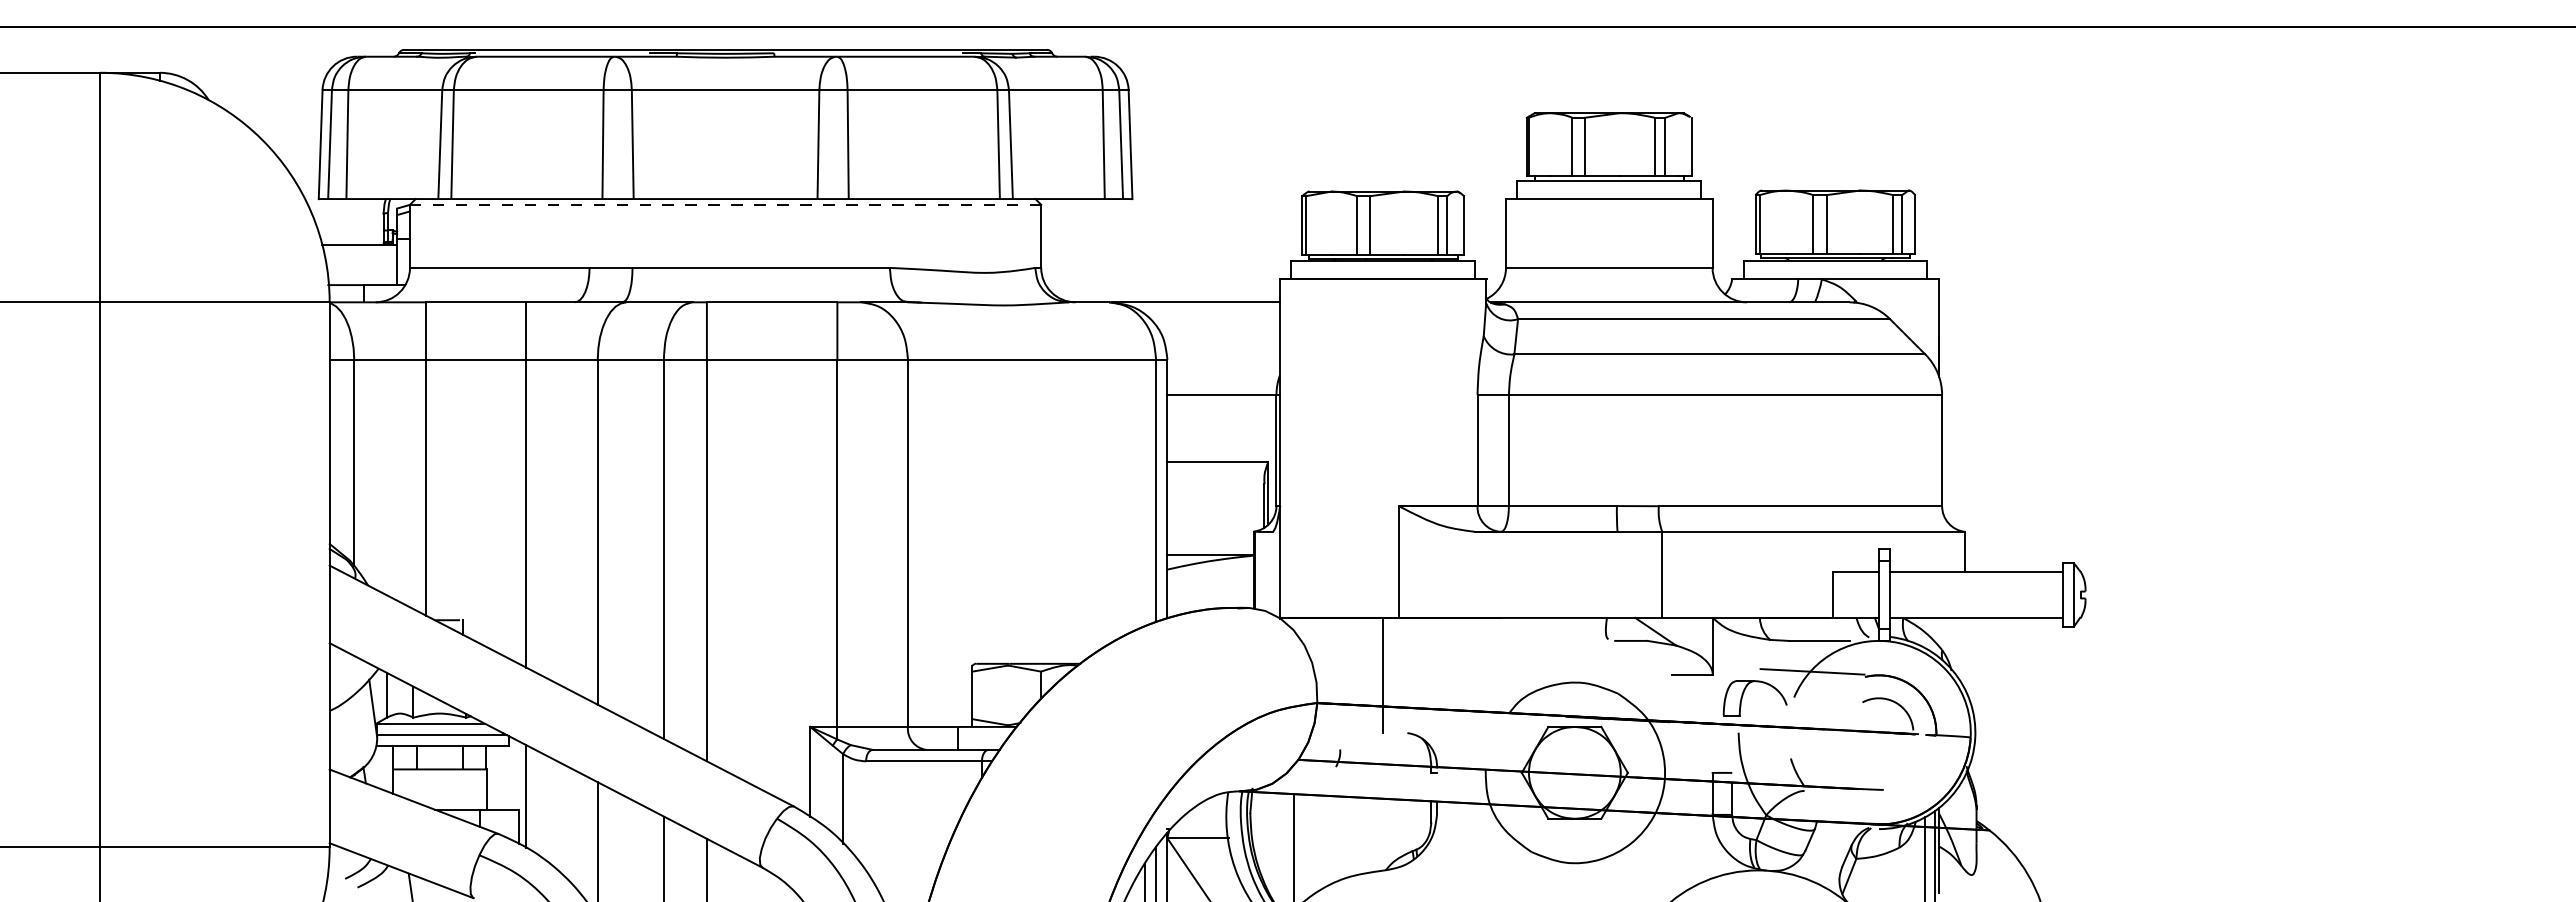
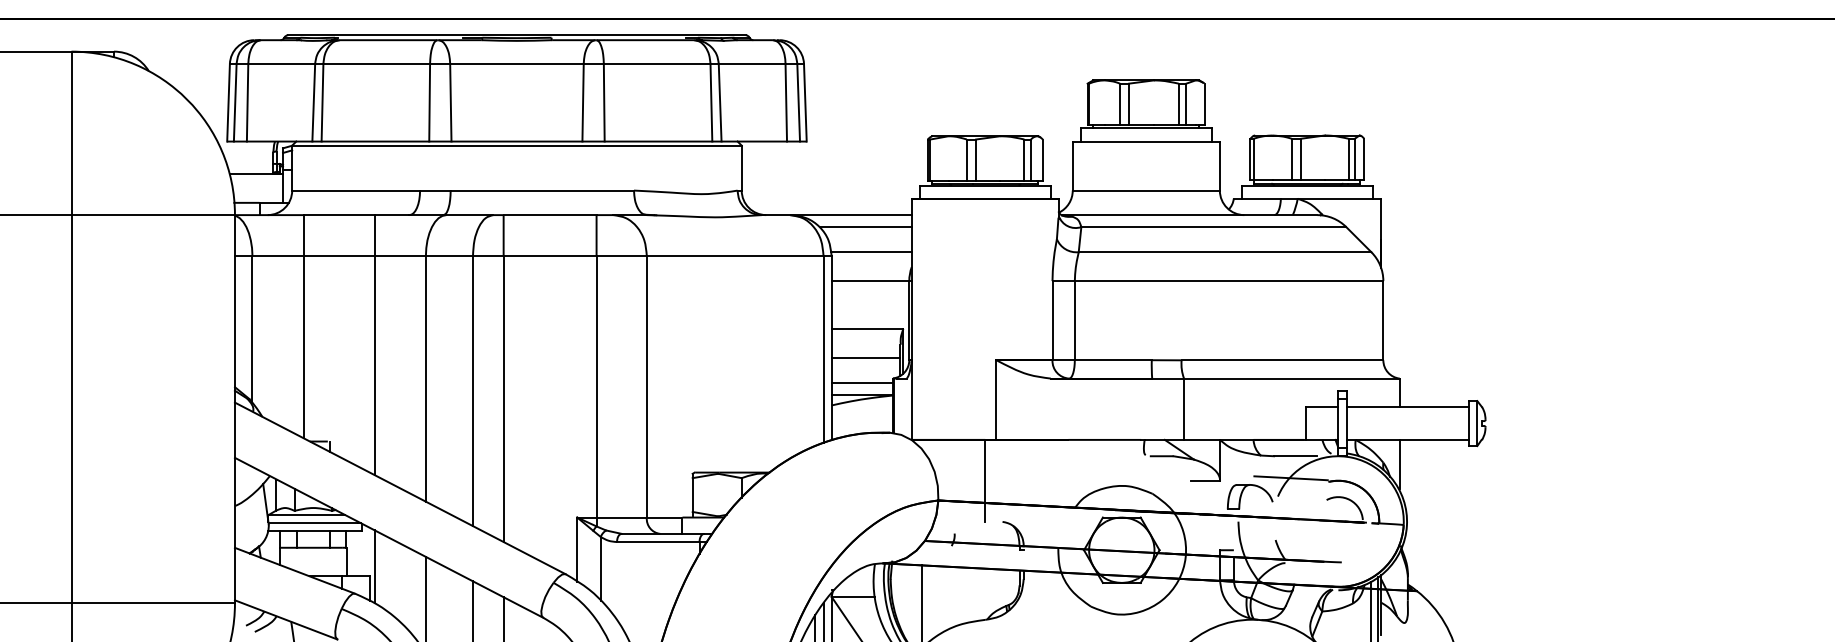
line: (725, 204) -> (516, 145), dashed -> solid
line: (1214, 319) -> (865, 227), added
line: (1222, 354) -> (870, 252), added
line: (1215, 502) -> (865, 357), added
line: (1210, 538) -> (862, 383), added
line: (1965, 651) -> (1400, 463), added

